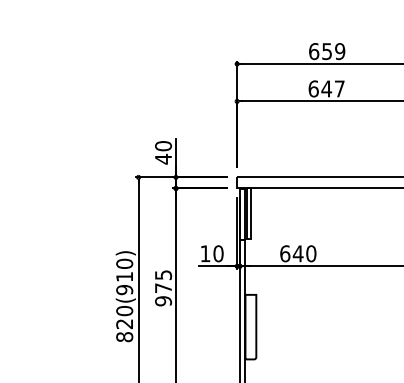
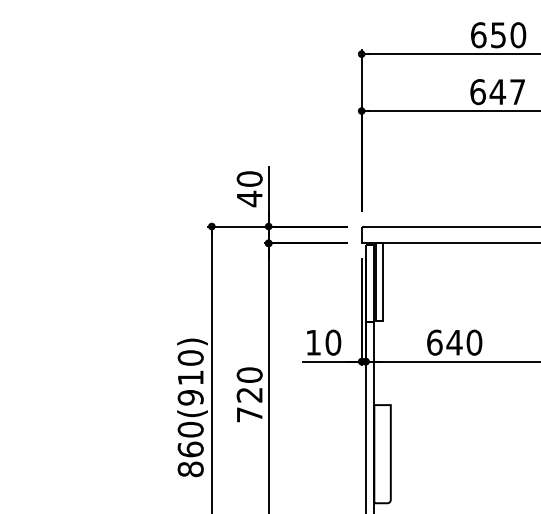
text: (340, 51) -> (518, 35), 659 -> 650
text: (163, 288) -> (249, 395), 975 -> 720
text: (124, 323) -> (190, 448), 820(910) -> 860(910)

